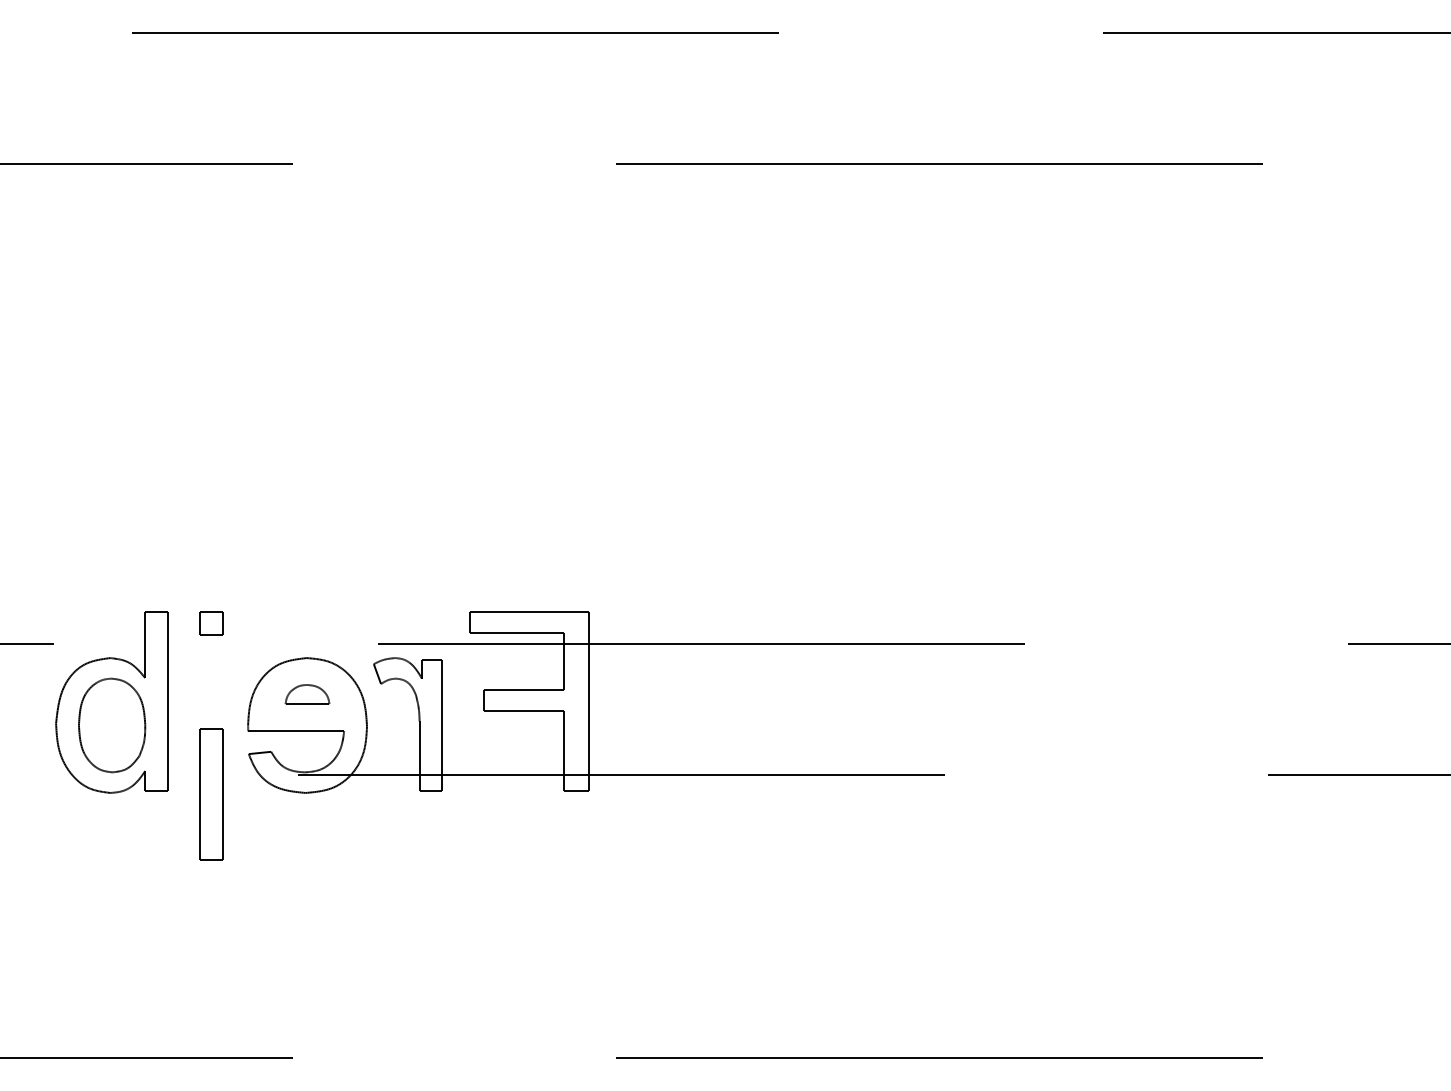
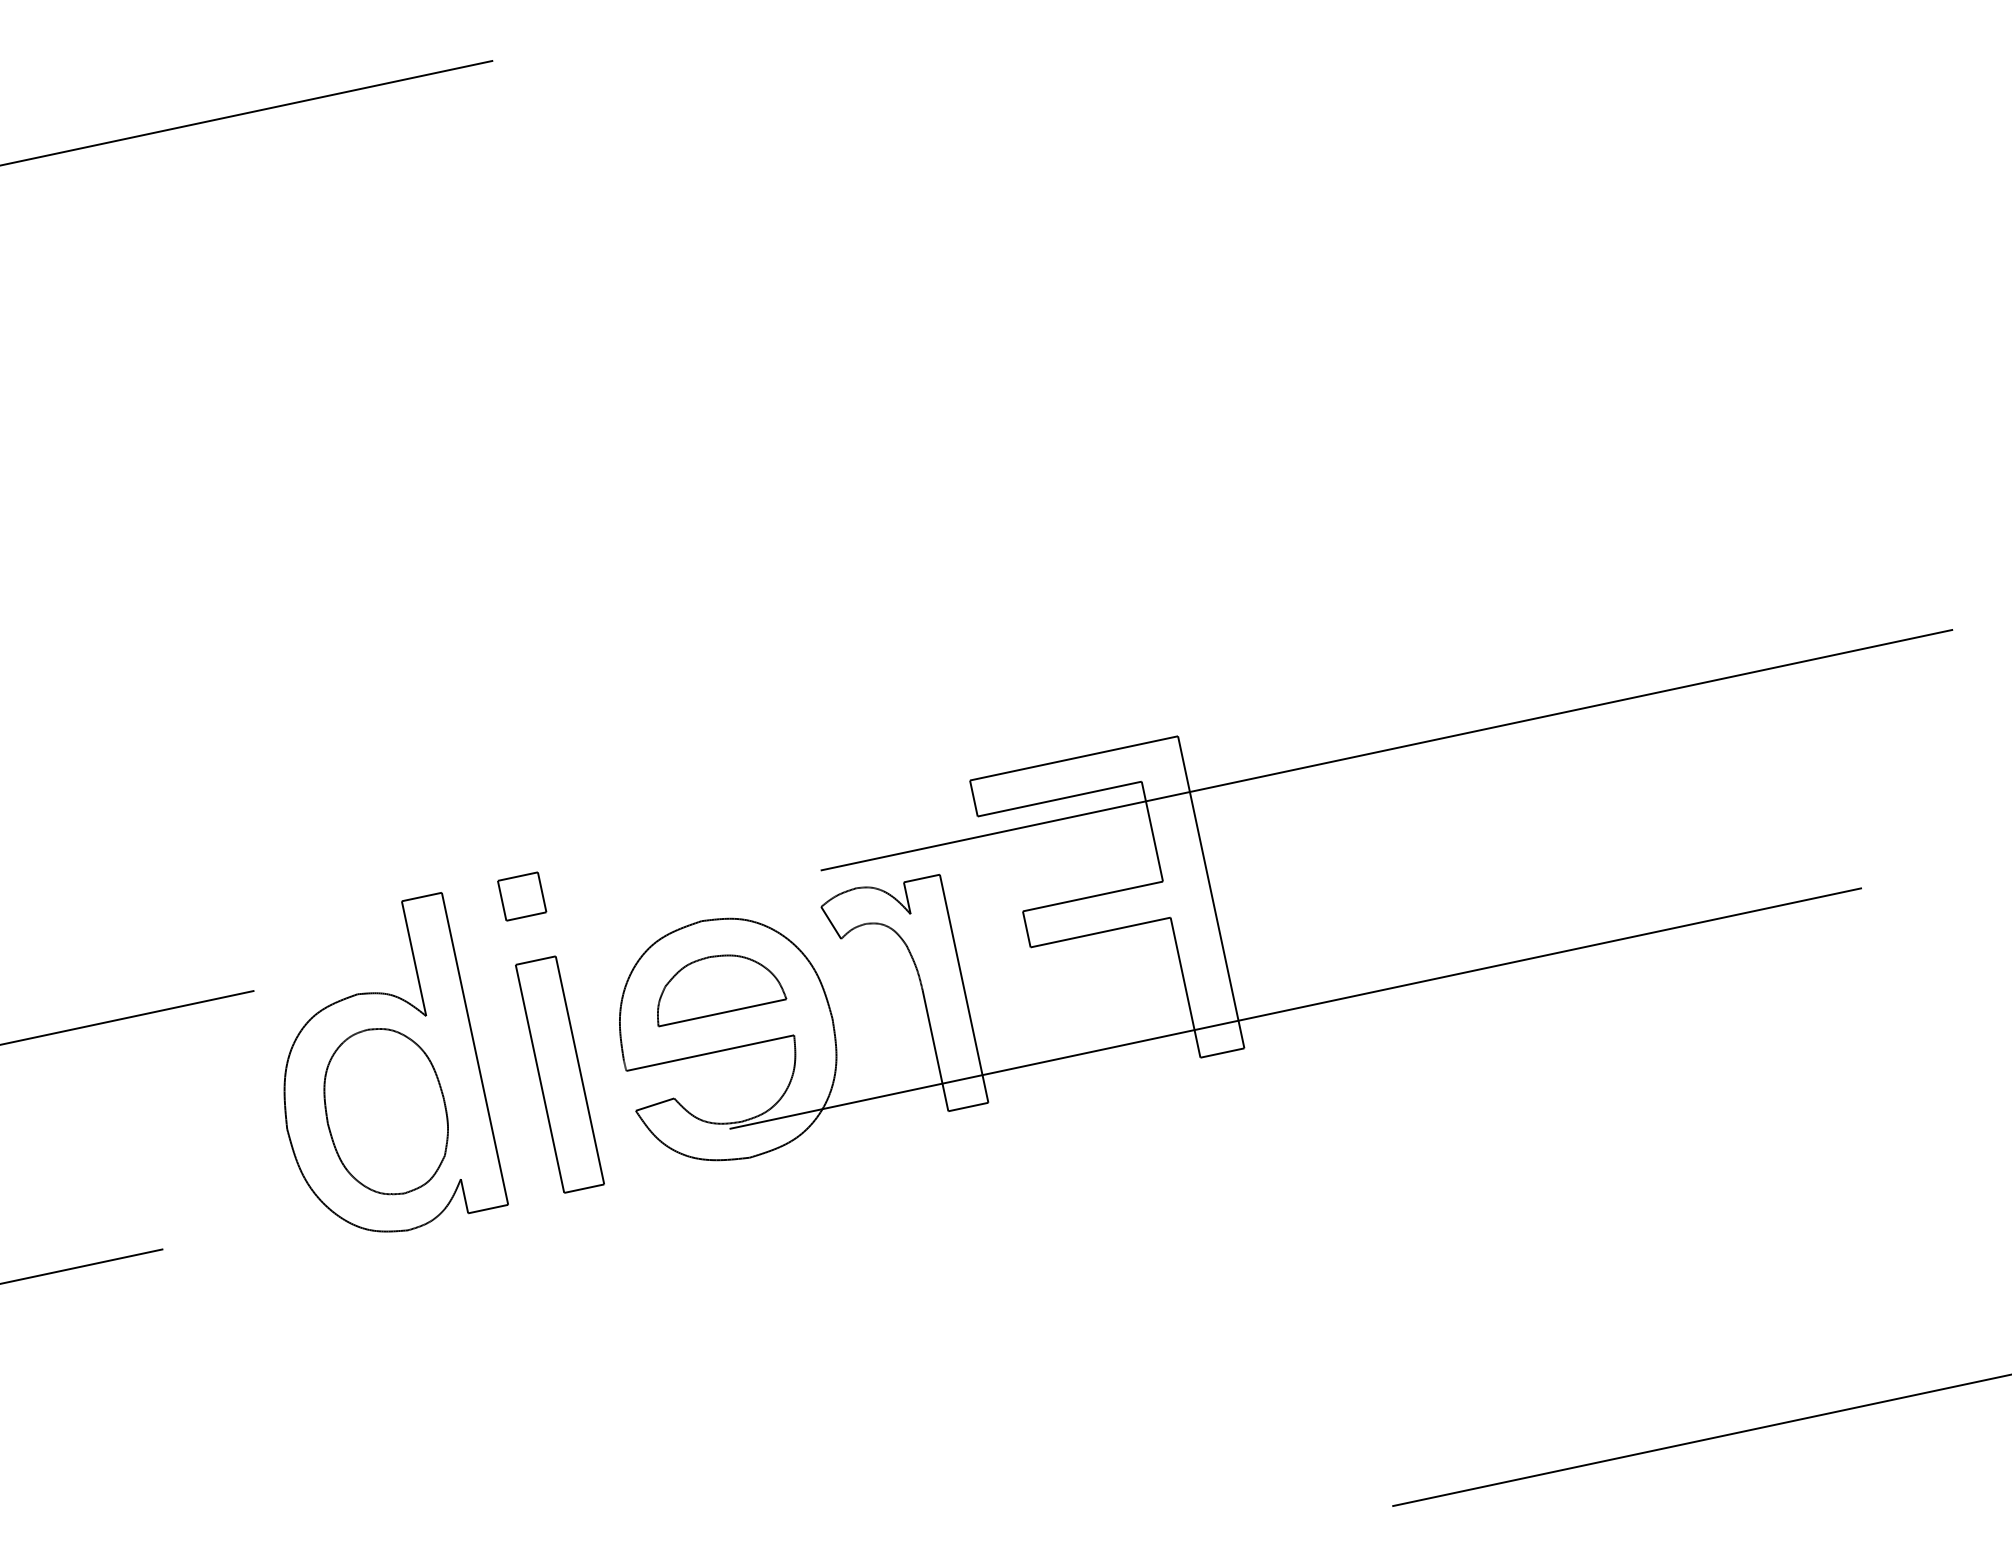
part: (307, 694) -> (716, 984), size x1.67
part: (211, 794) -> (559, 1074), moved

